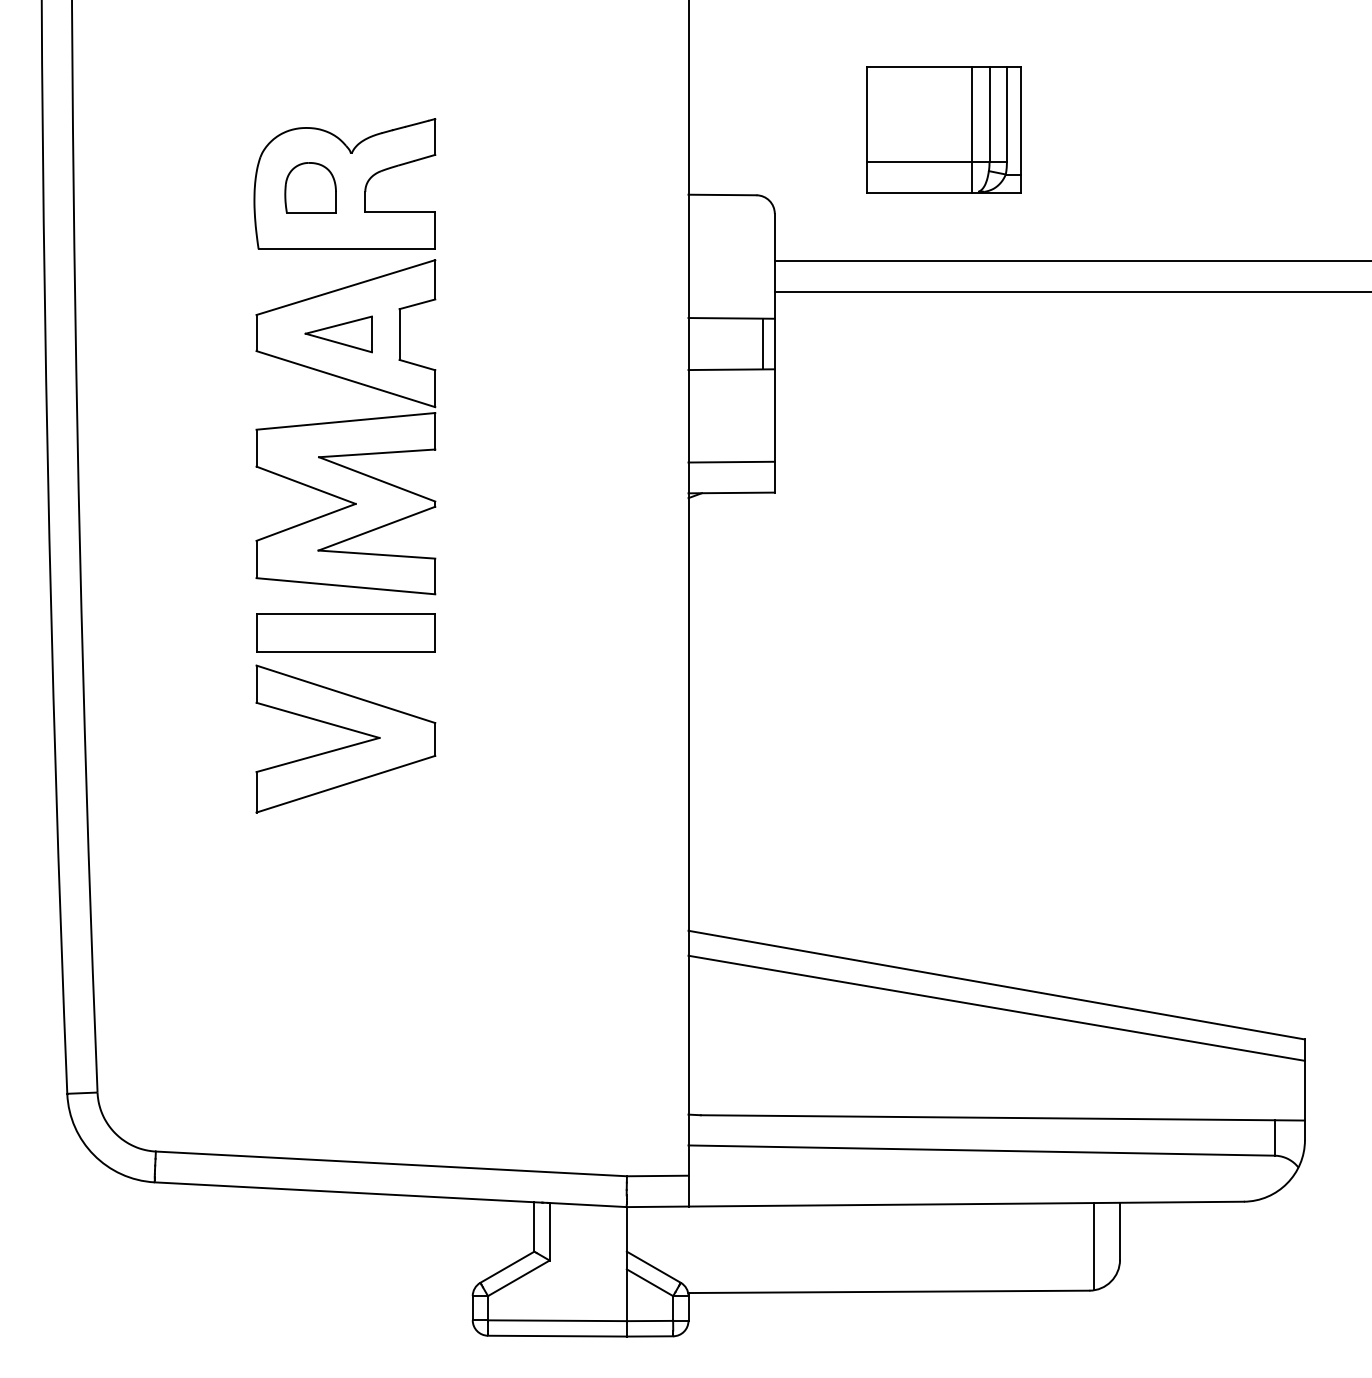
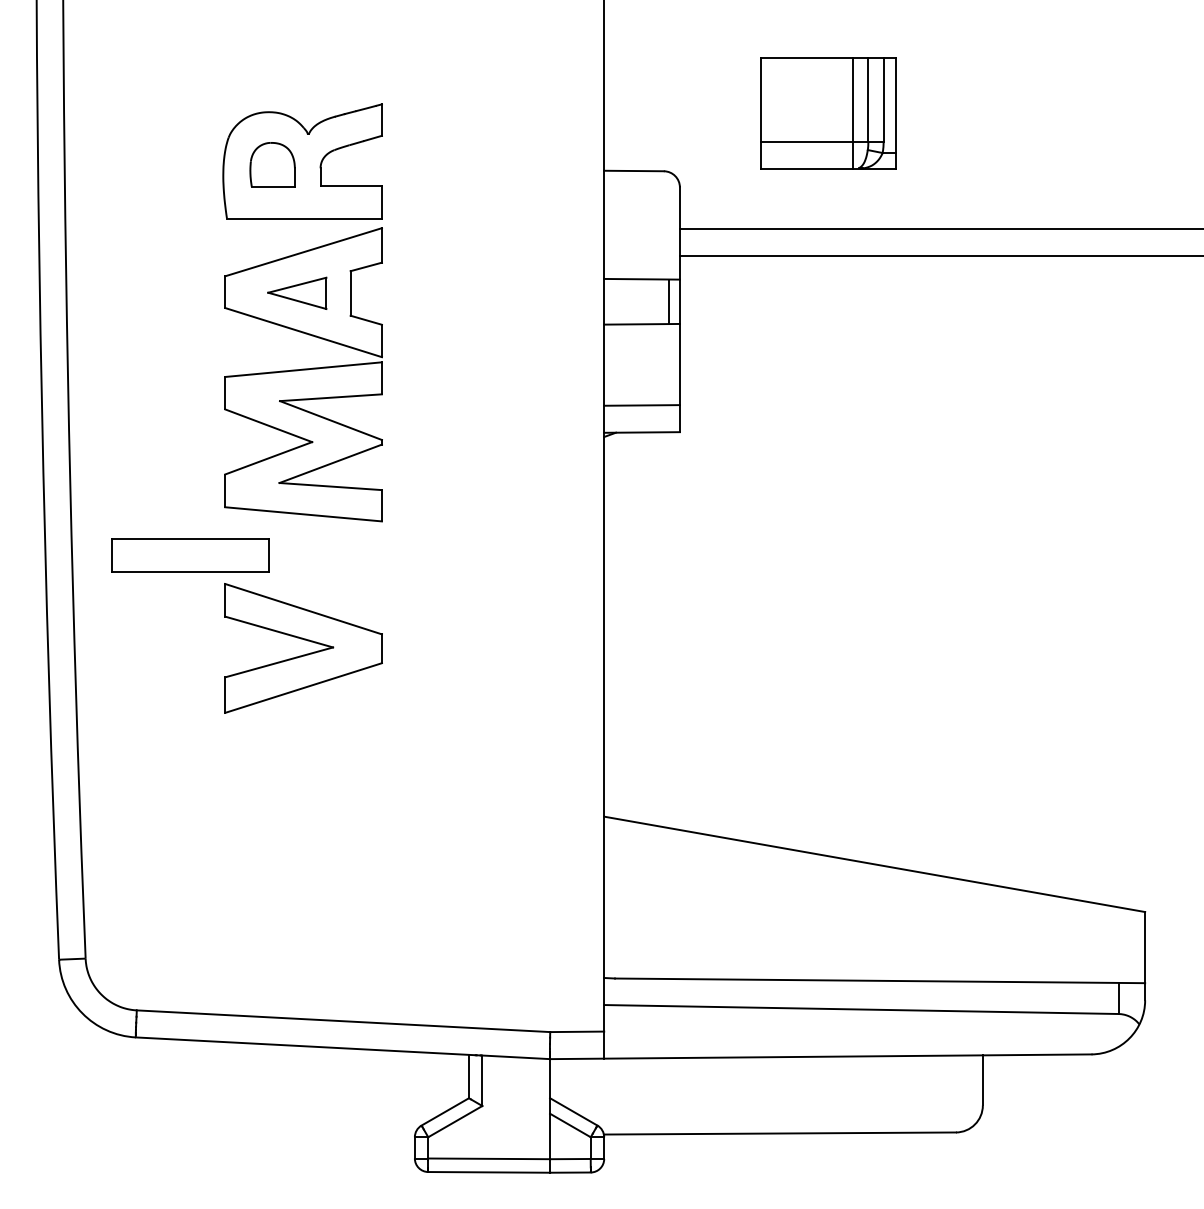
part: (345, 633) -> (190, 555), moved
line: (996, 1008) -> (874, 884), removed
line: (1093, 1246) -> (959, 1093), removed

